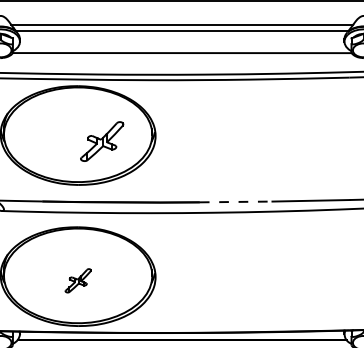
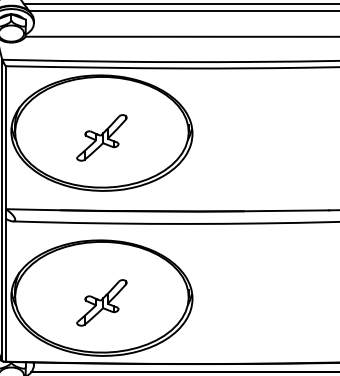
part: (102, 141) -> (102, 137), moved
line: (236, 201) -> (287, 210), dashed -> solid
part: (78, 280) -> (102, 302), size x1.67

